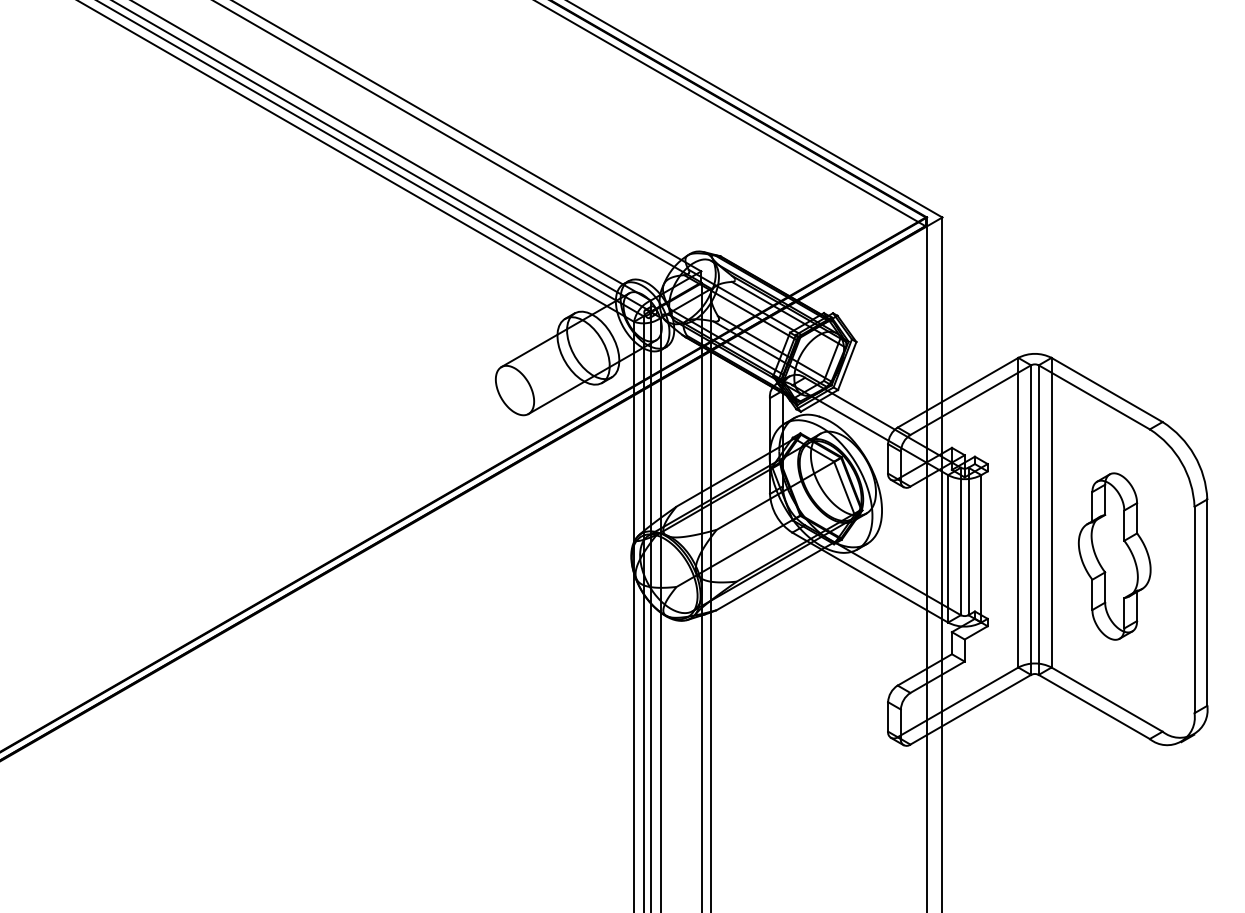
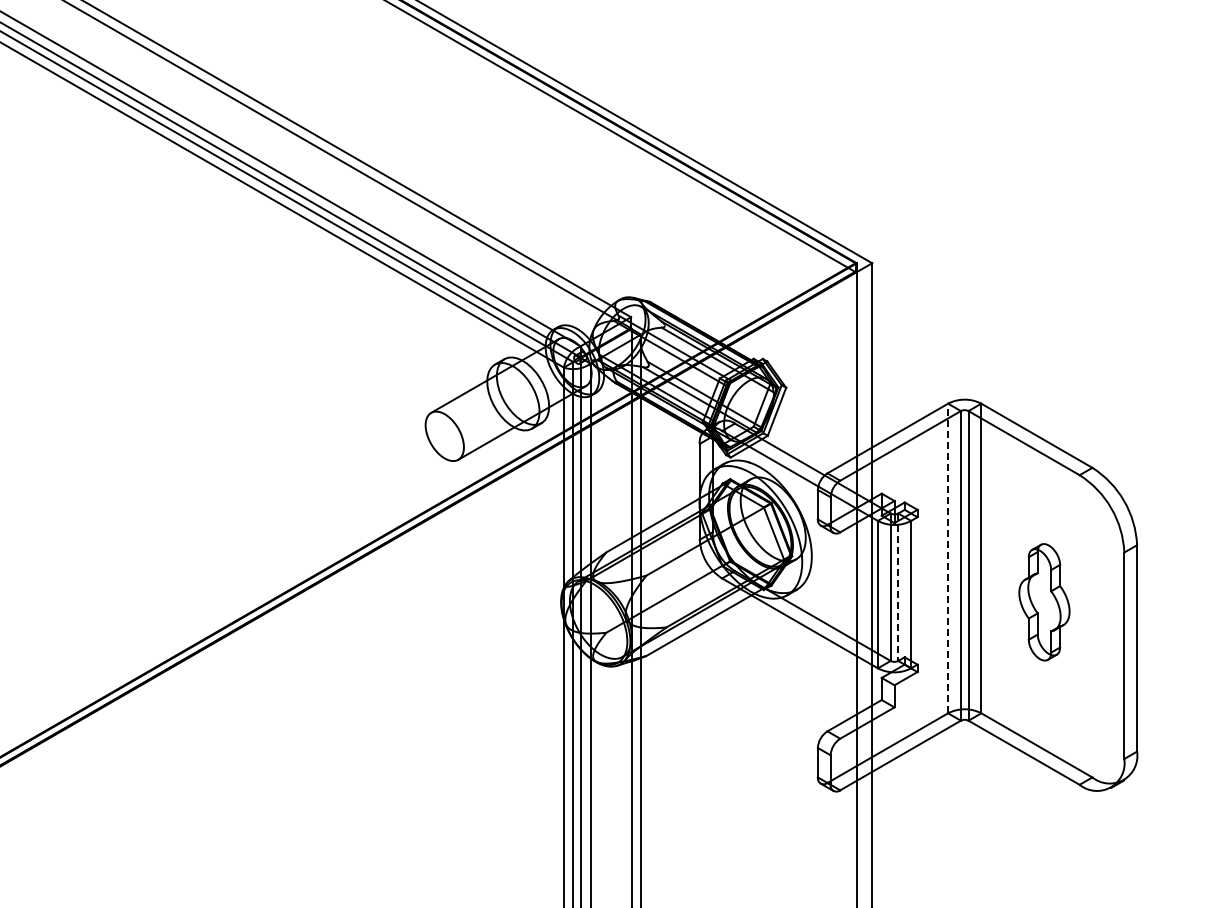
line: (1018, 512) -> (948, 558), solid -> dashed
line: (968, 541) -> (898, 587), solid -> dashed
part: (1114, 556) -> (1044, 602), size x0.7

